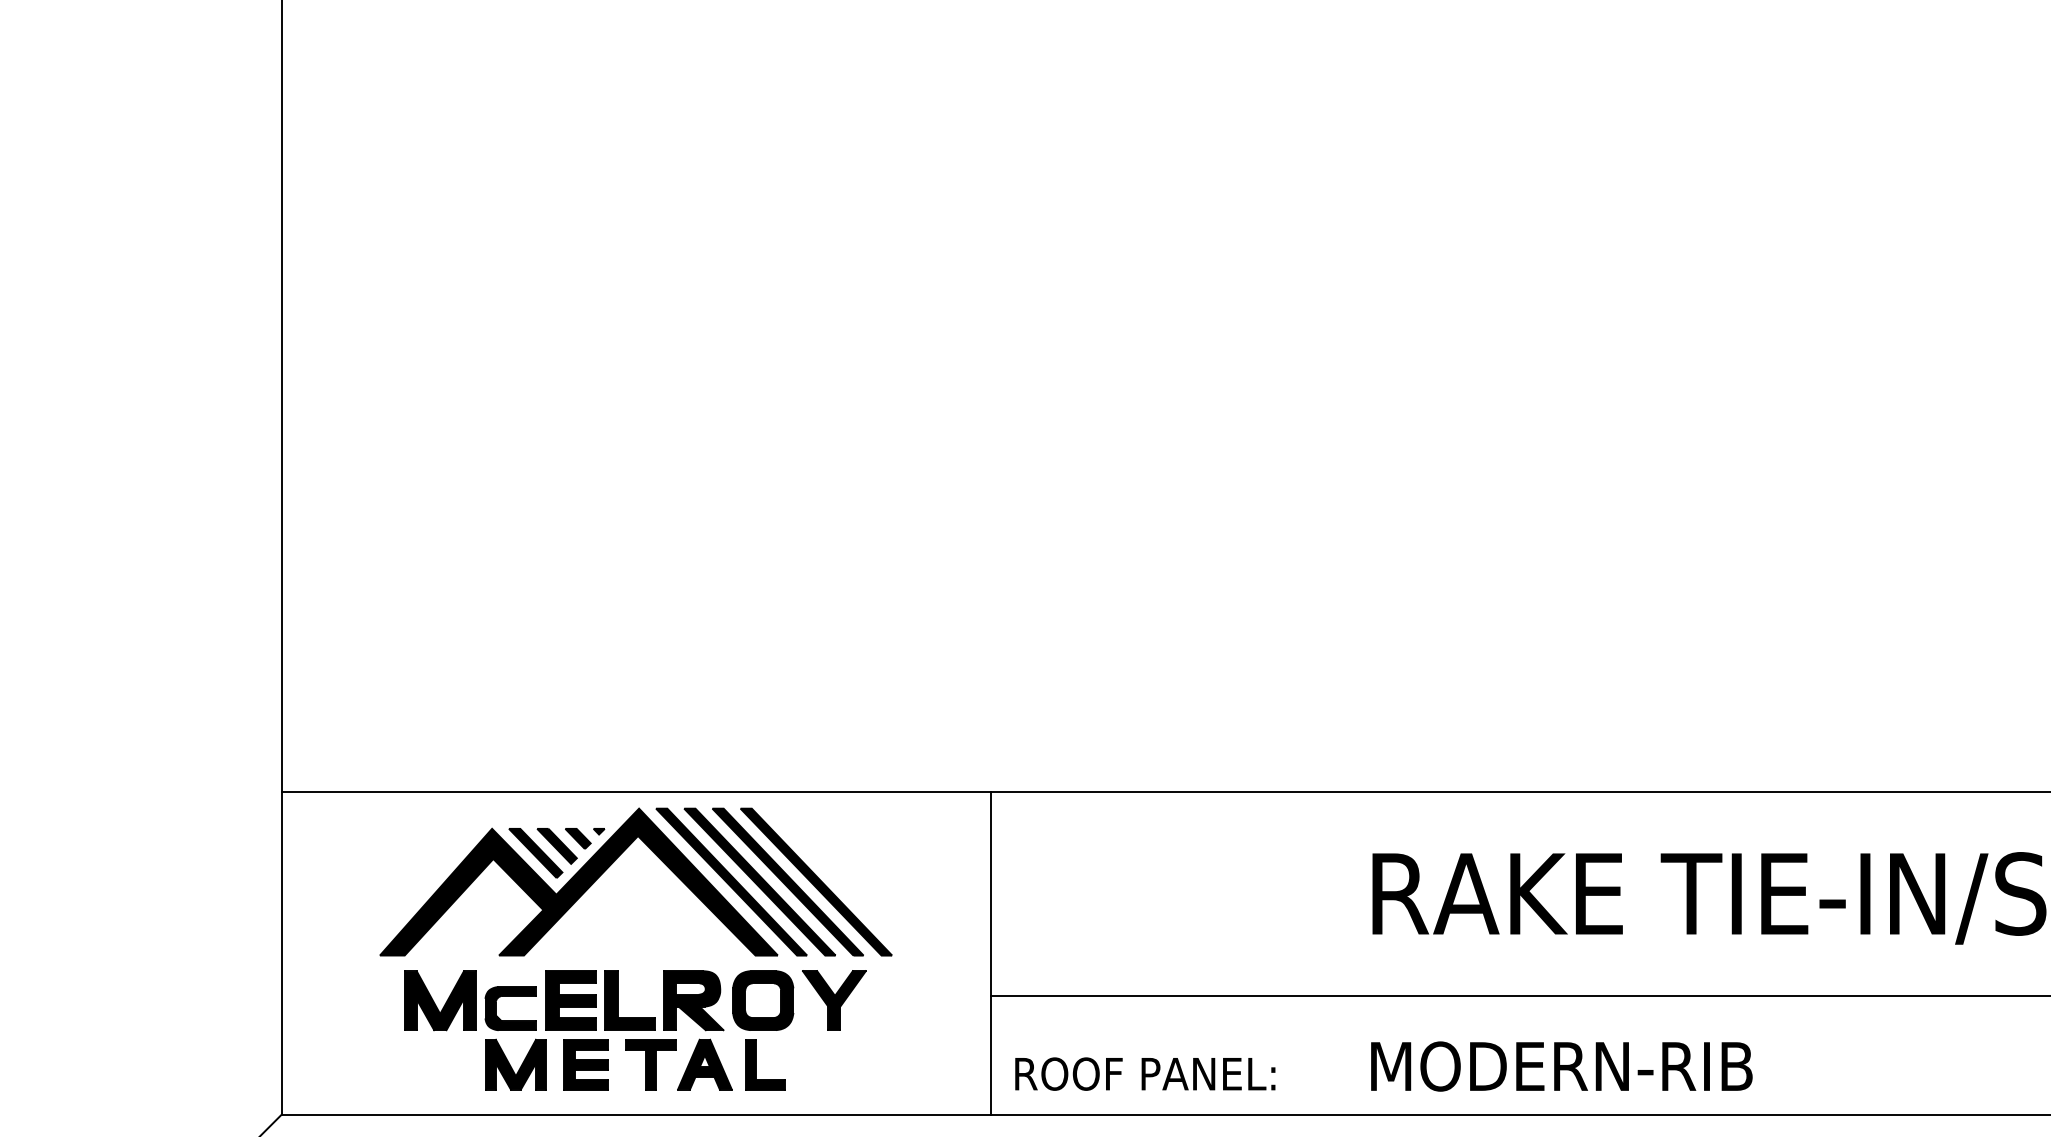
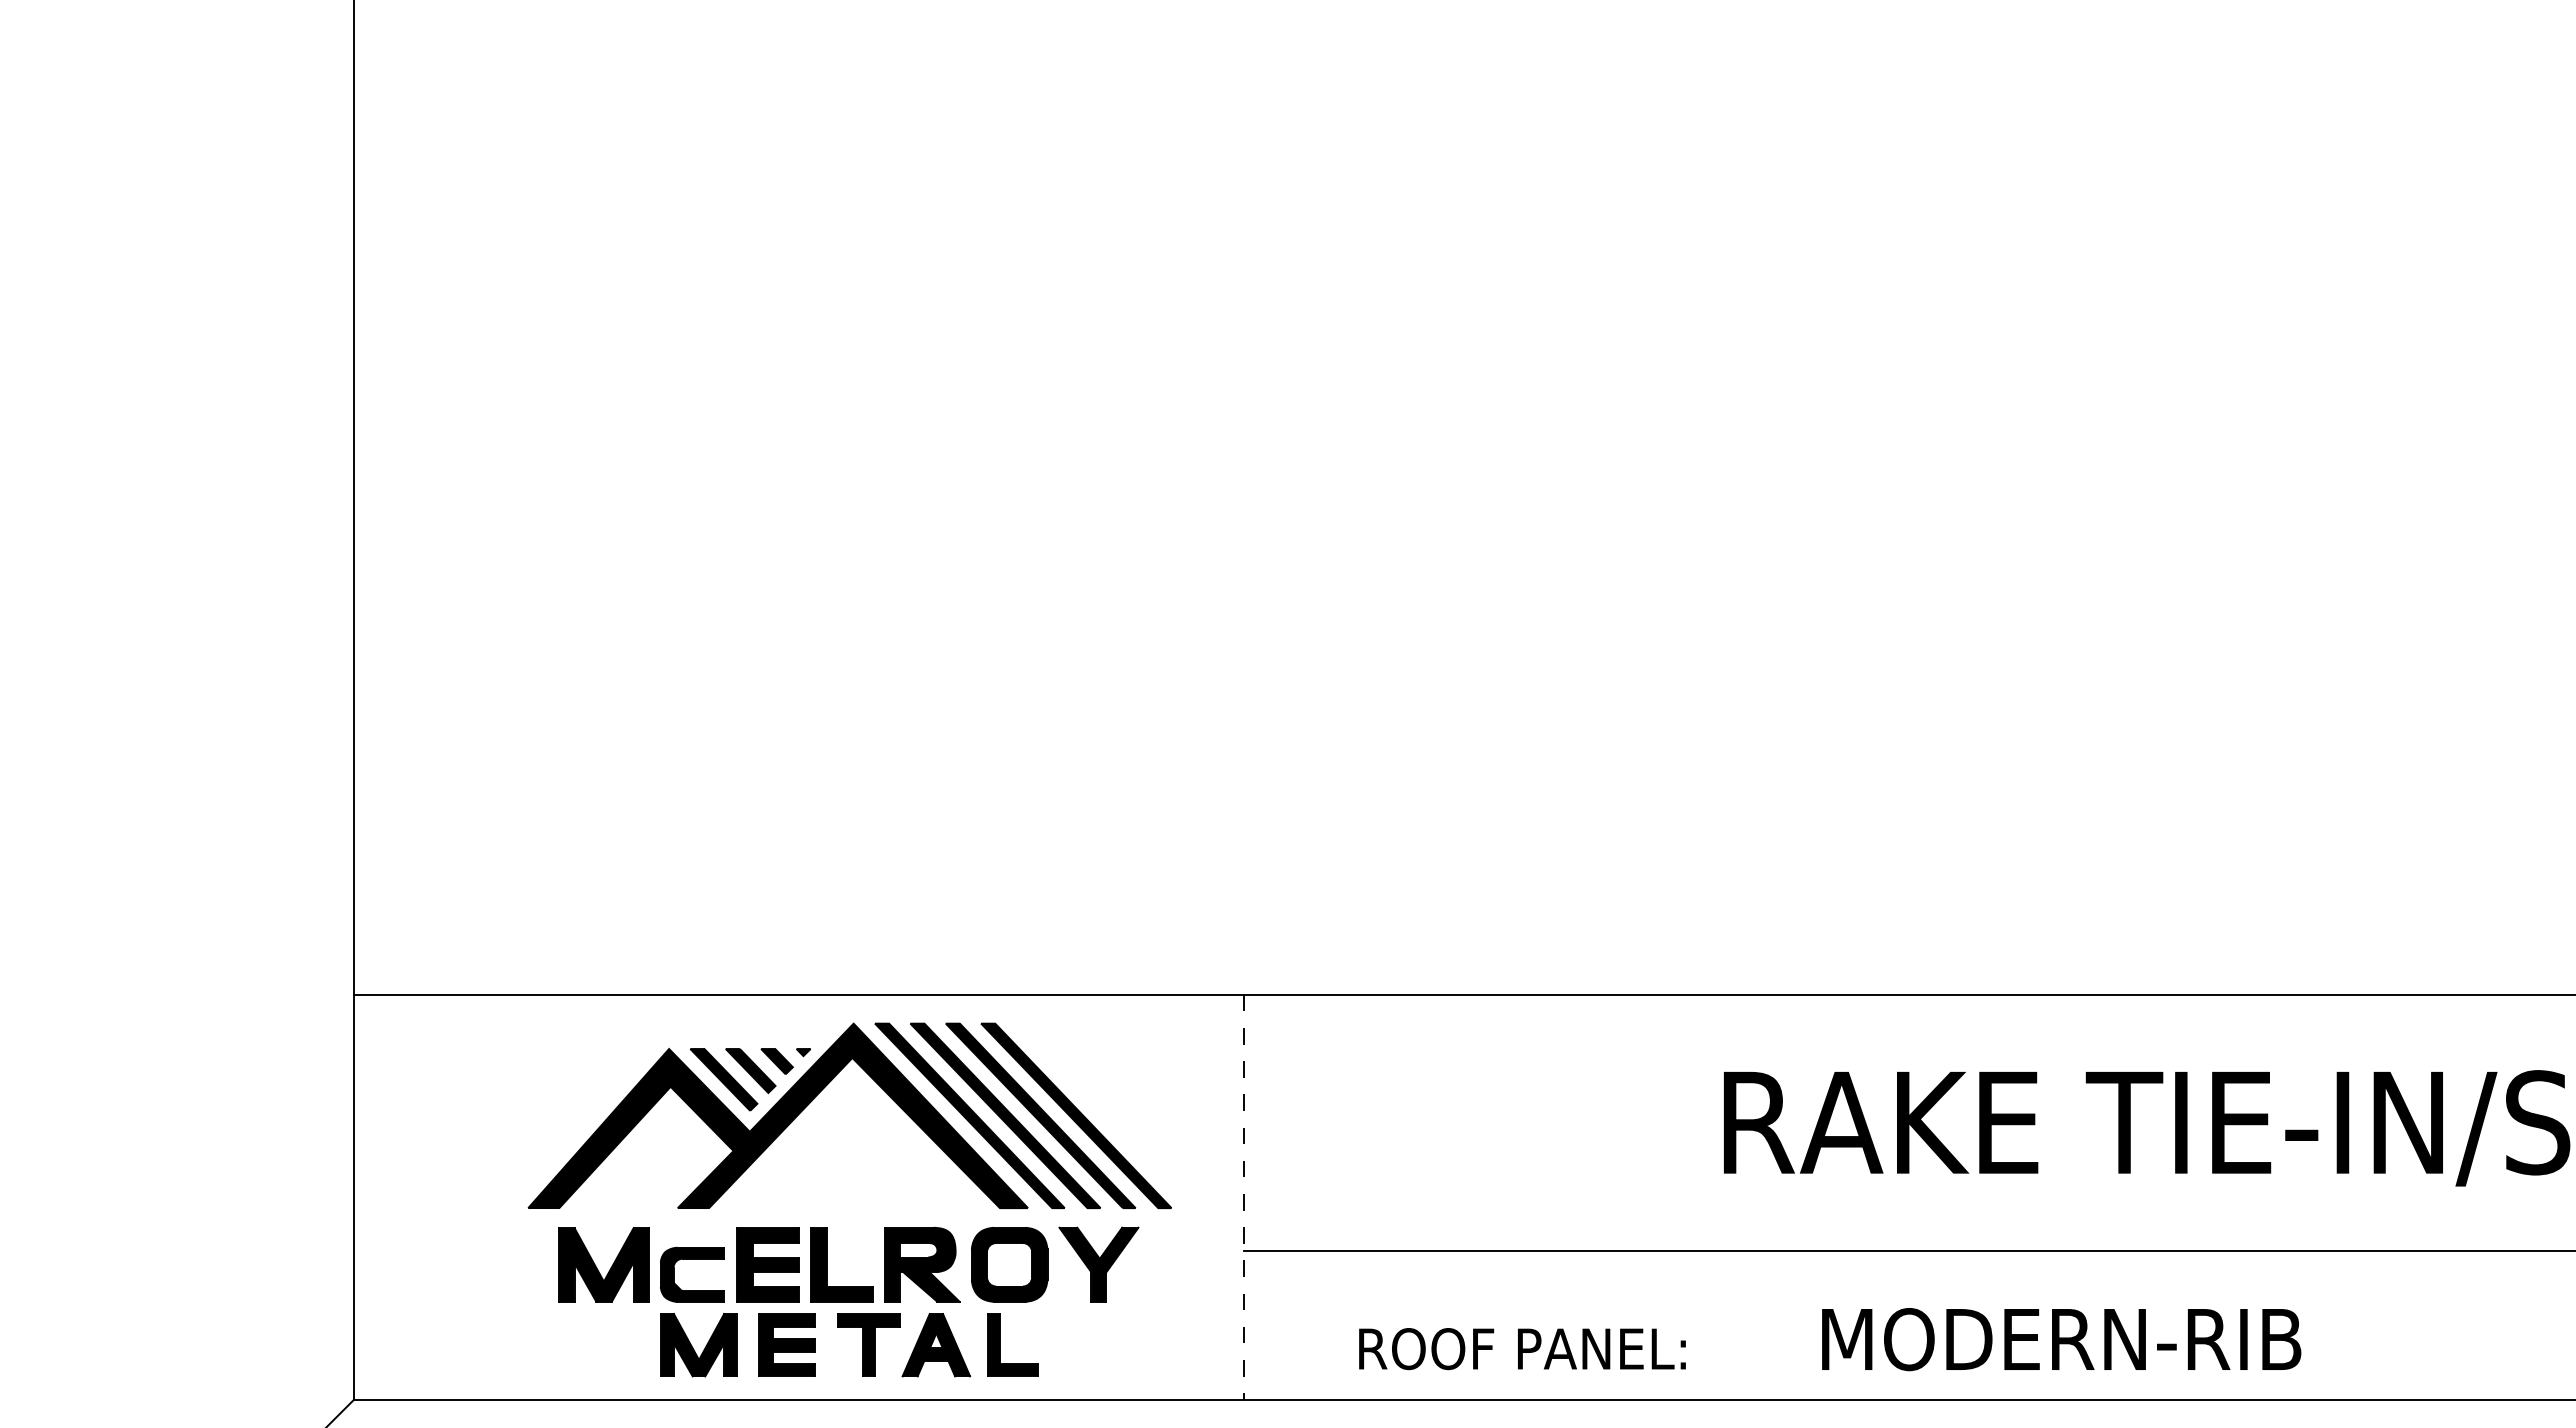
line: (990, 953) -> (1244, 1197), solid -> dashed
part: (618, 970) -> (827, 1227), moved
text: (1561, 1066) -> (2061, 1339), moved
text: (1145, 1074) -> (1522, 1349), moved

